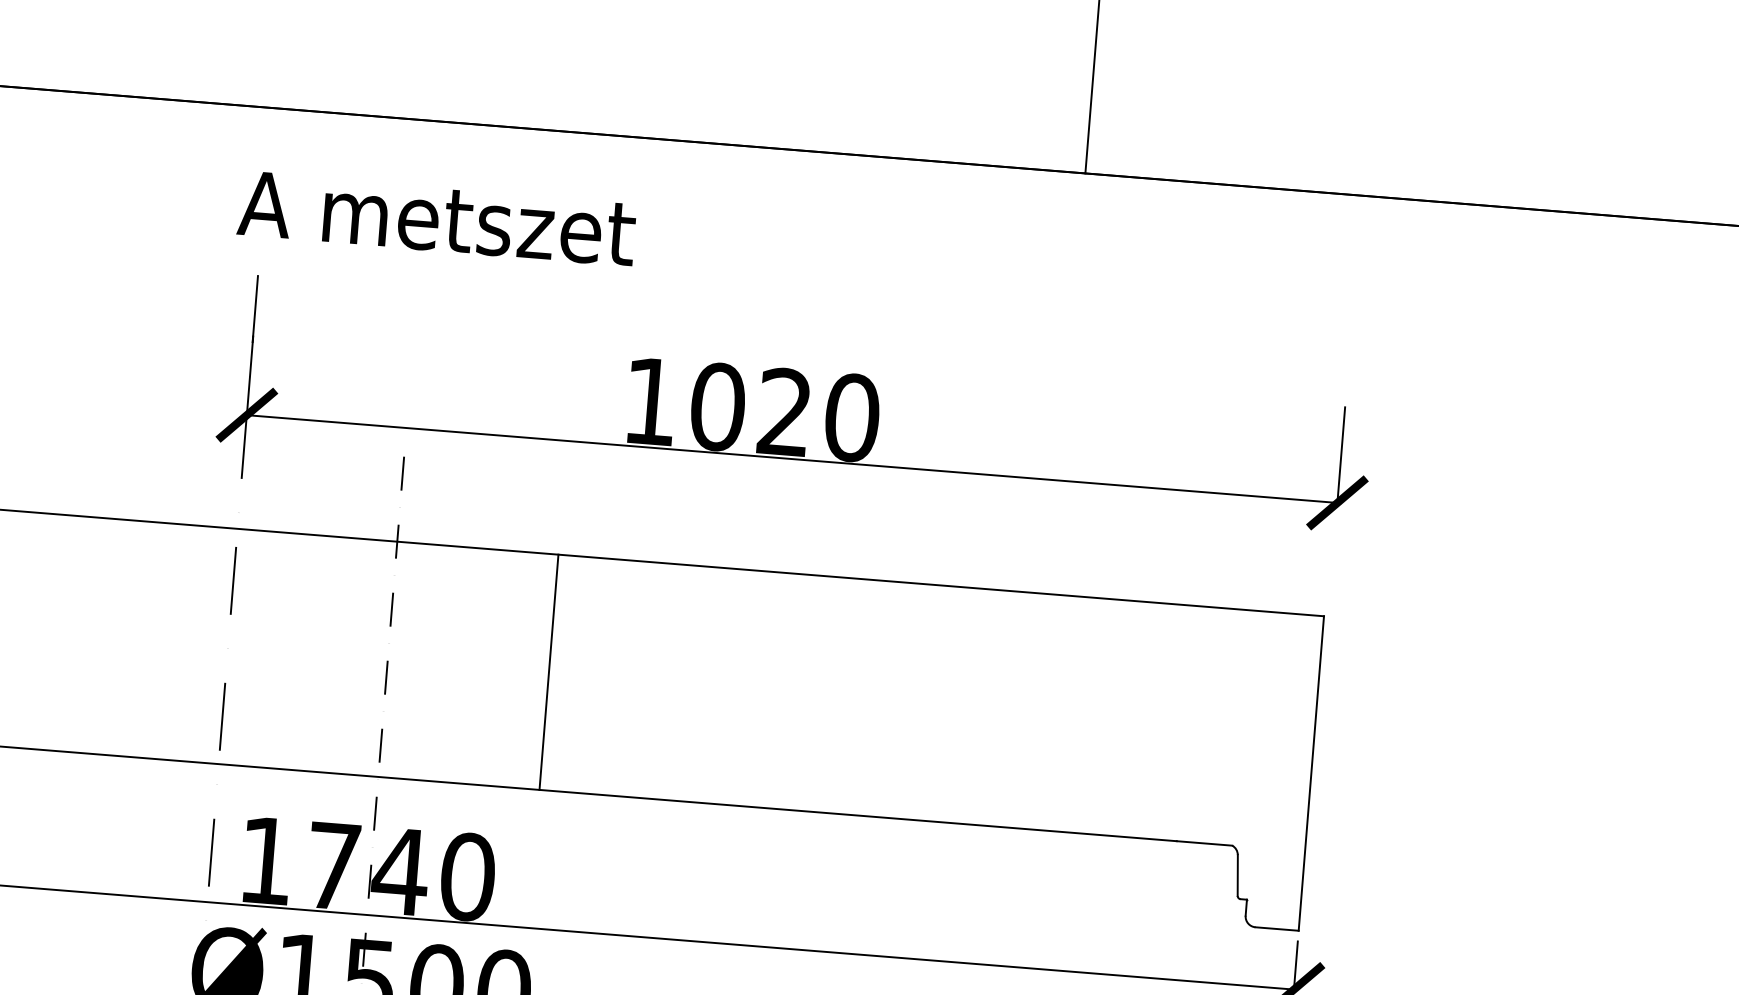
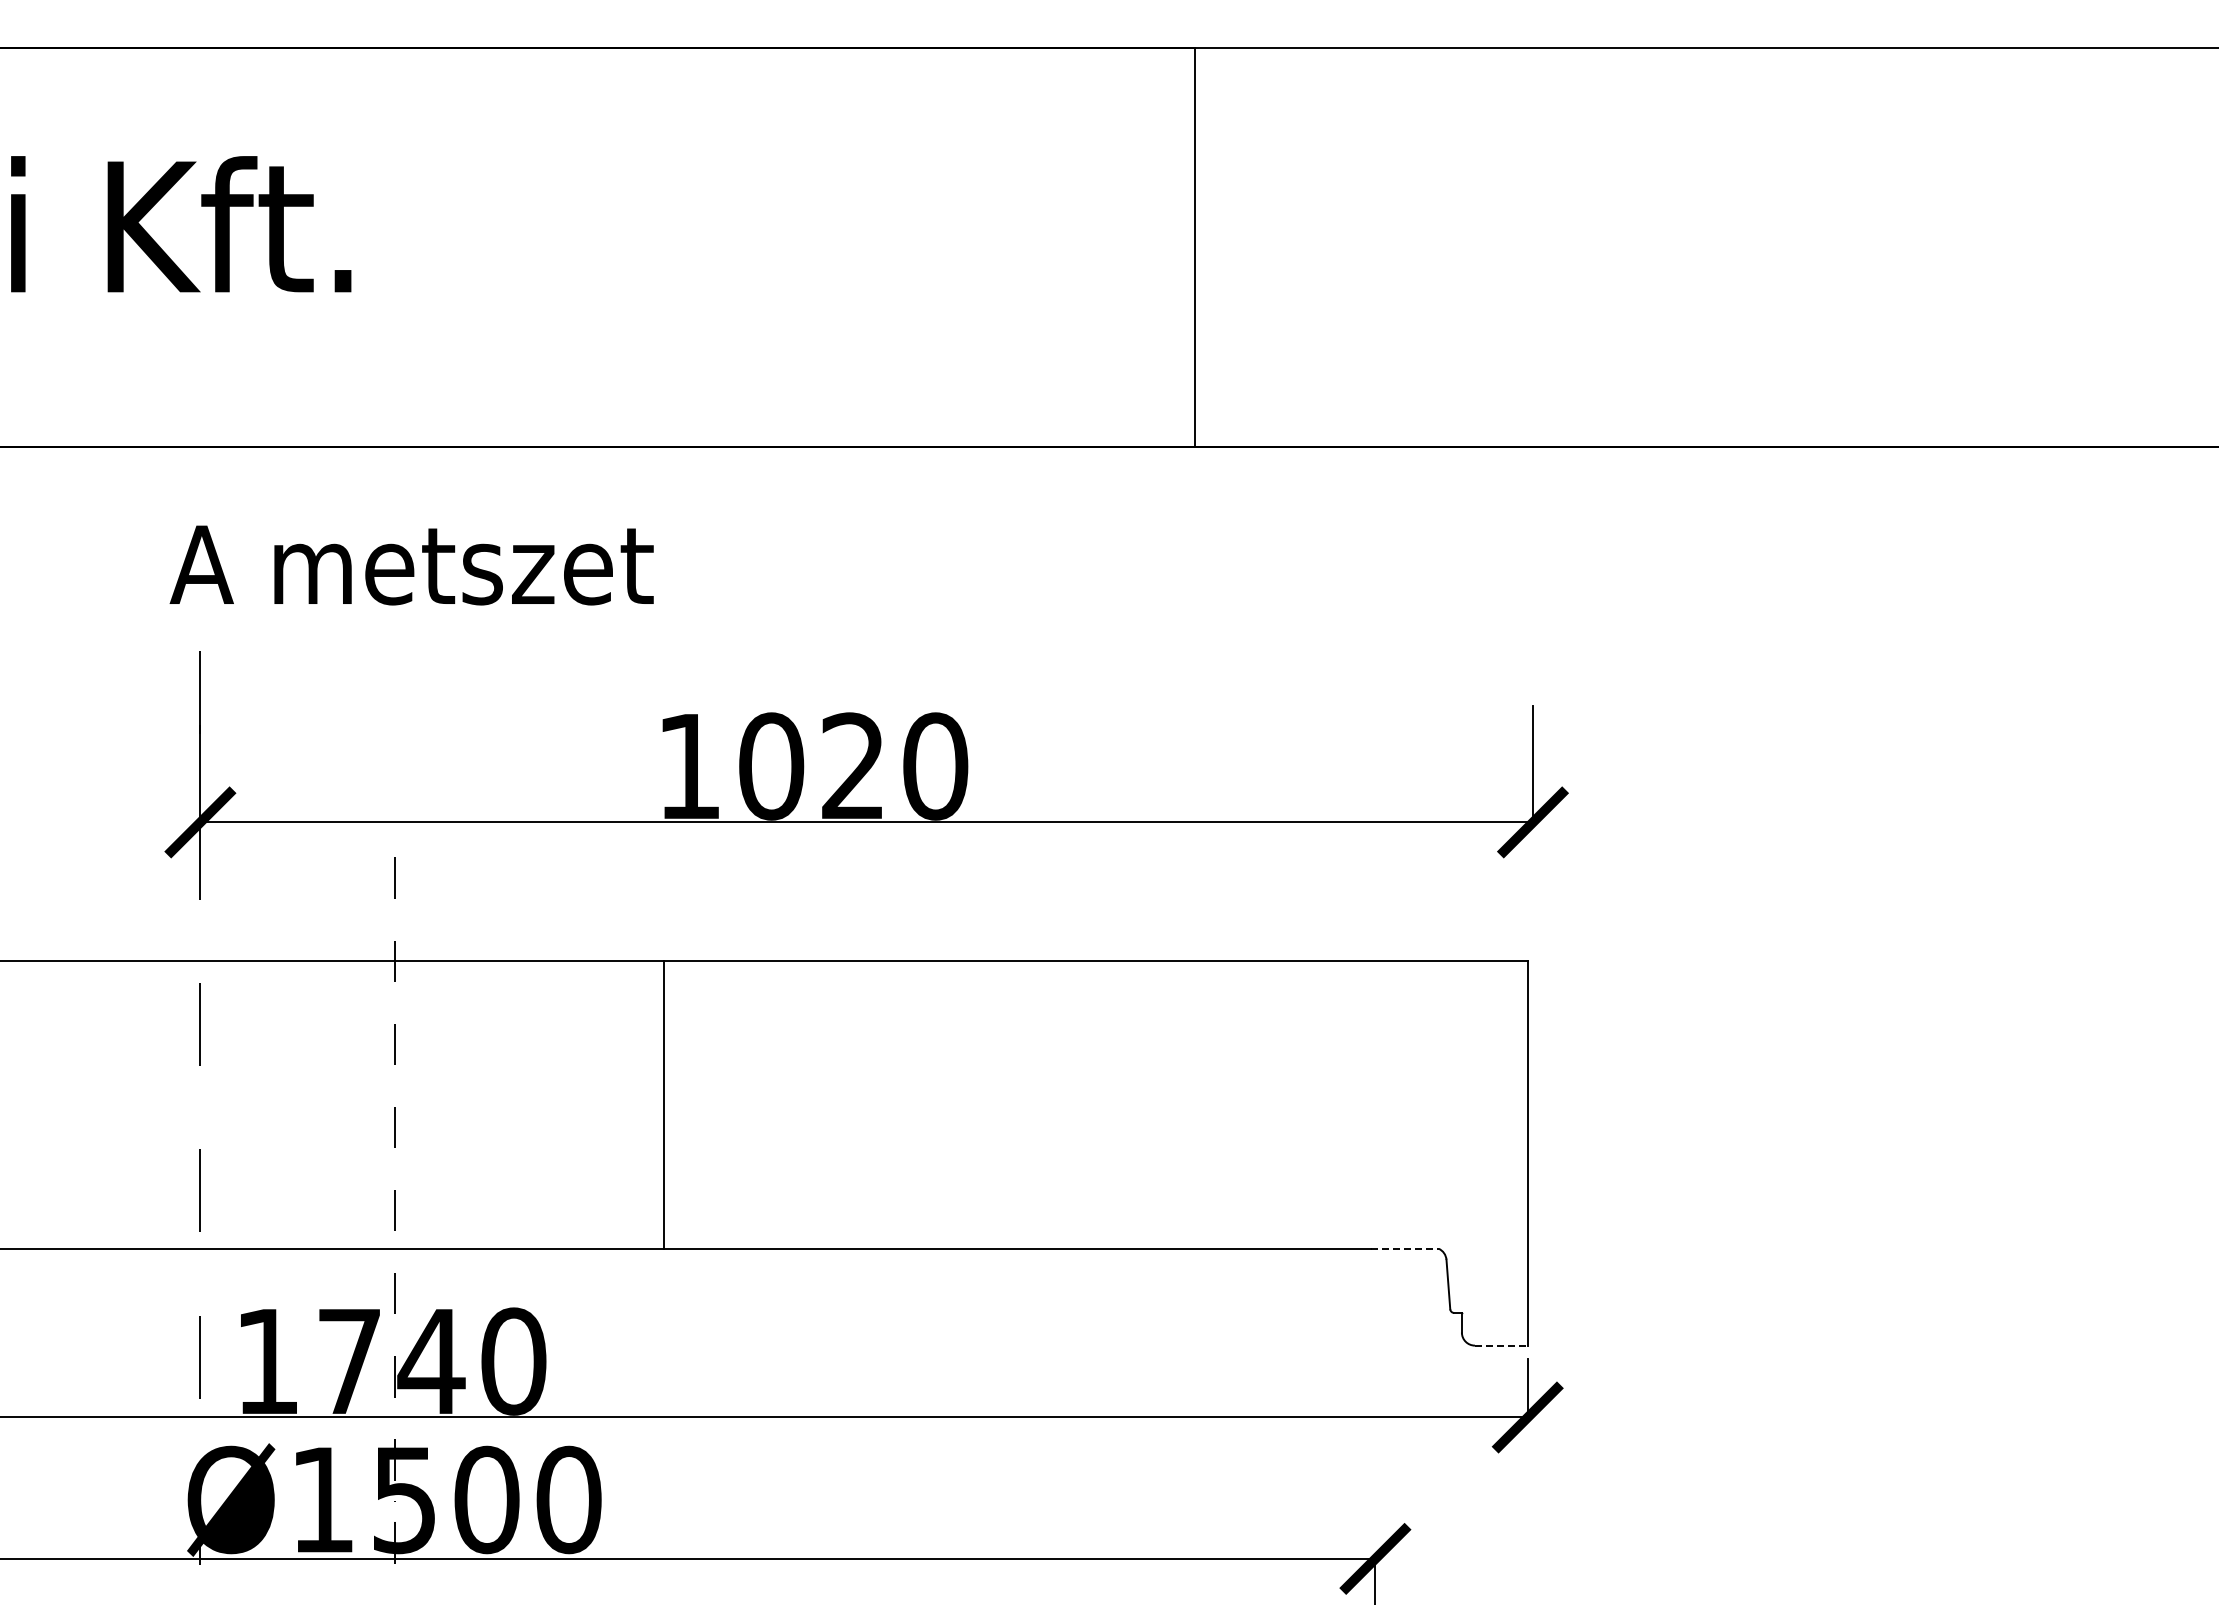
line: (549, 671) -> (664, 1104), moved
line: (1204, 843) -> (1404, 1248), solid -> dashed
line: (1277, 928) -> (1501, 1345), solid -> dashed

